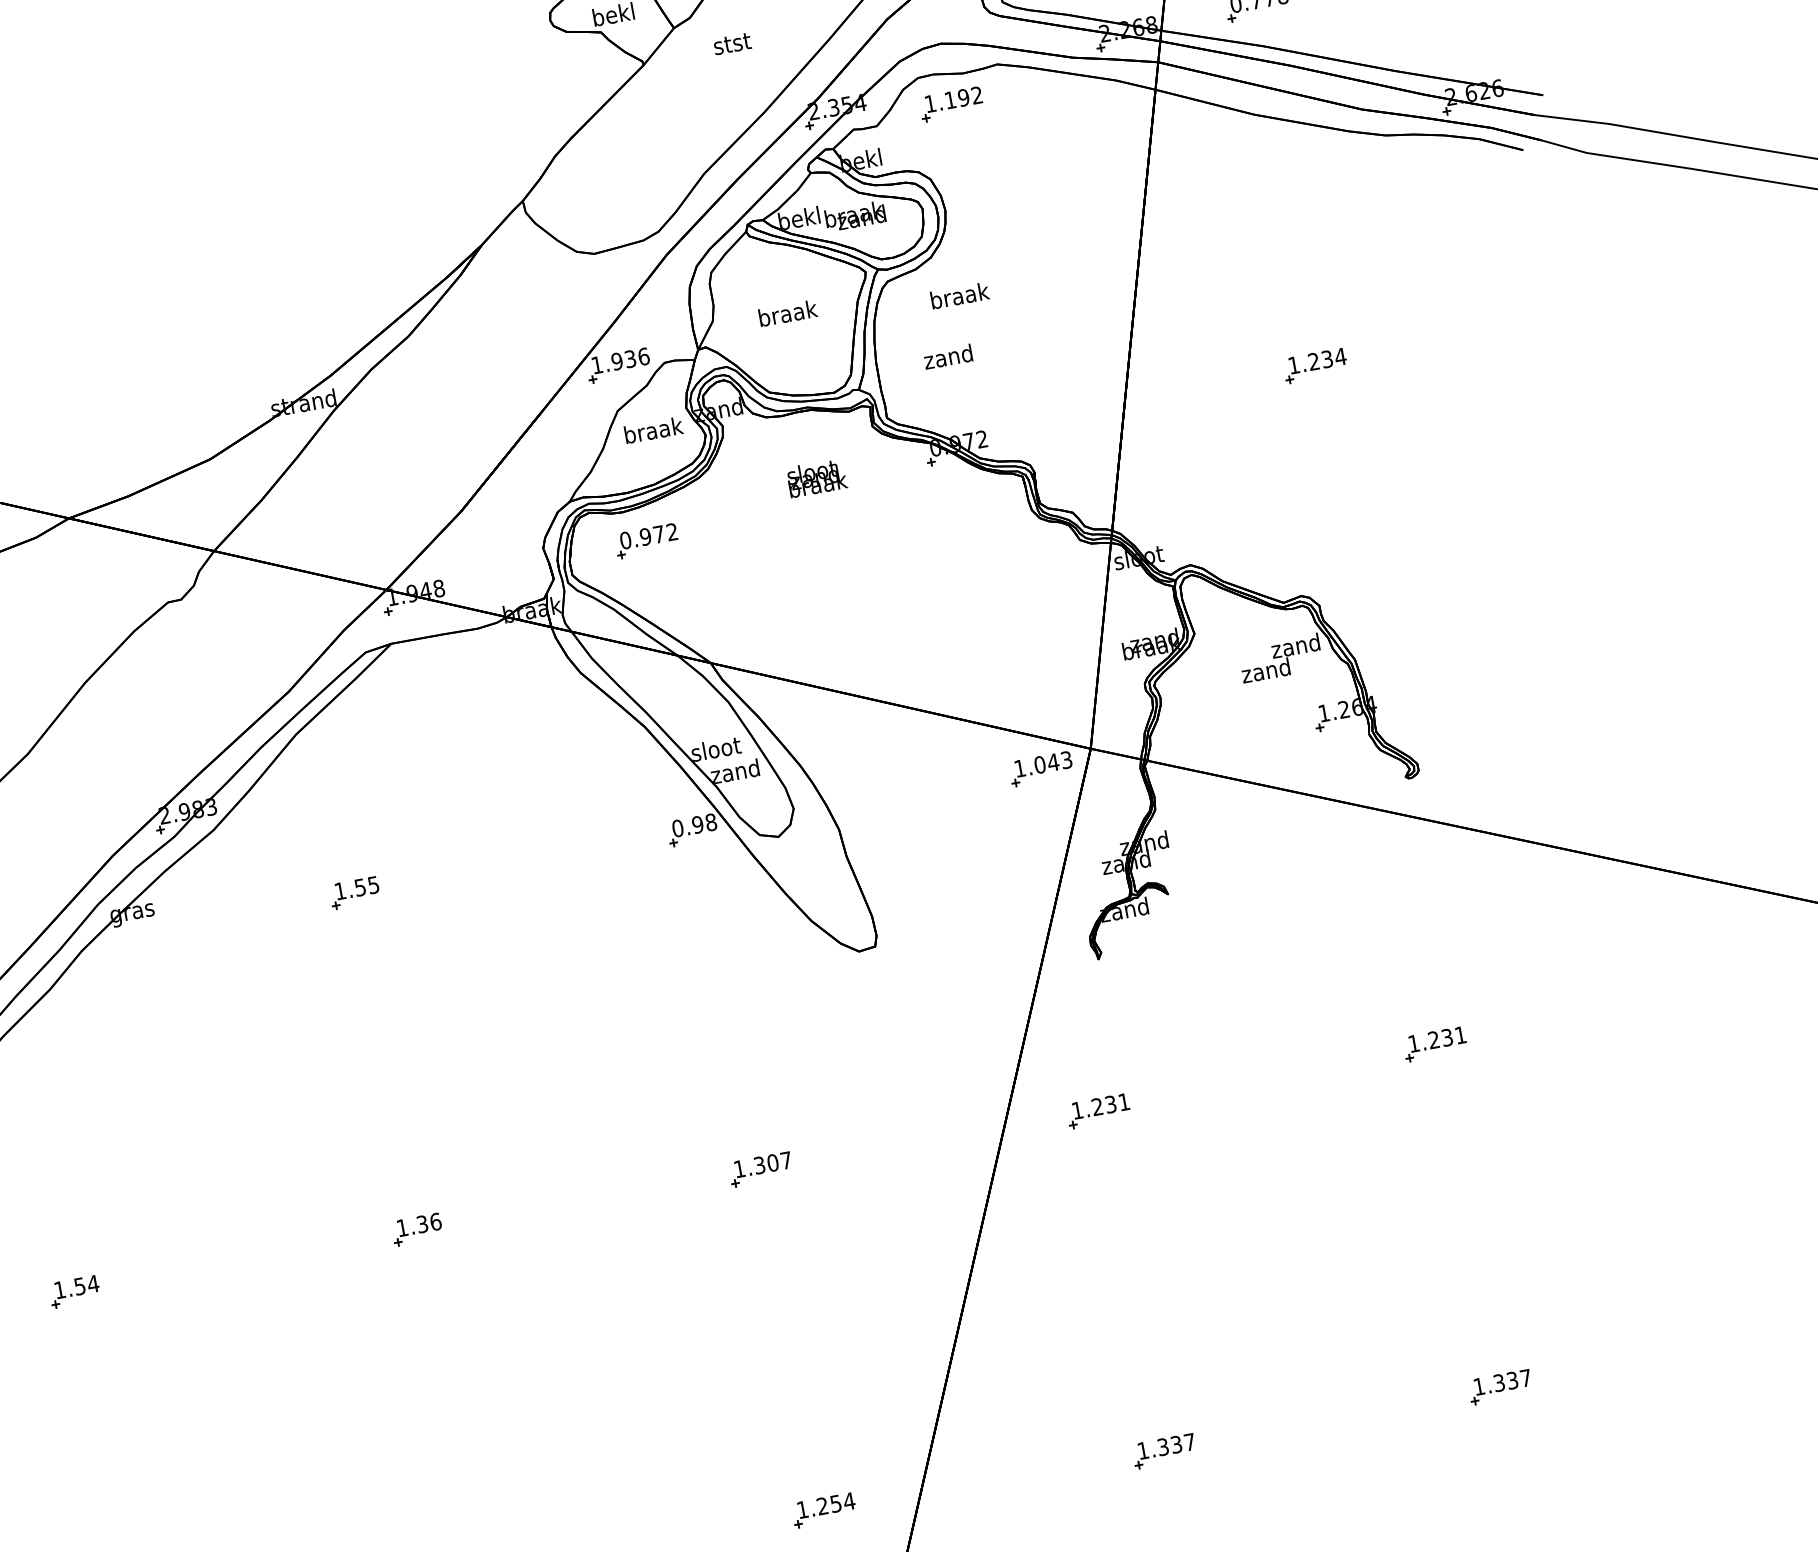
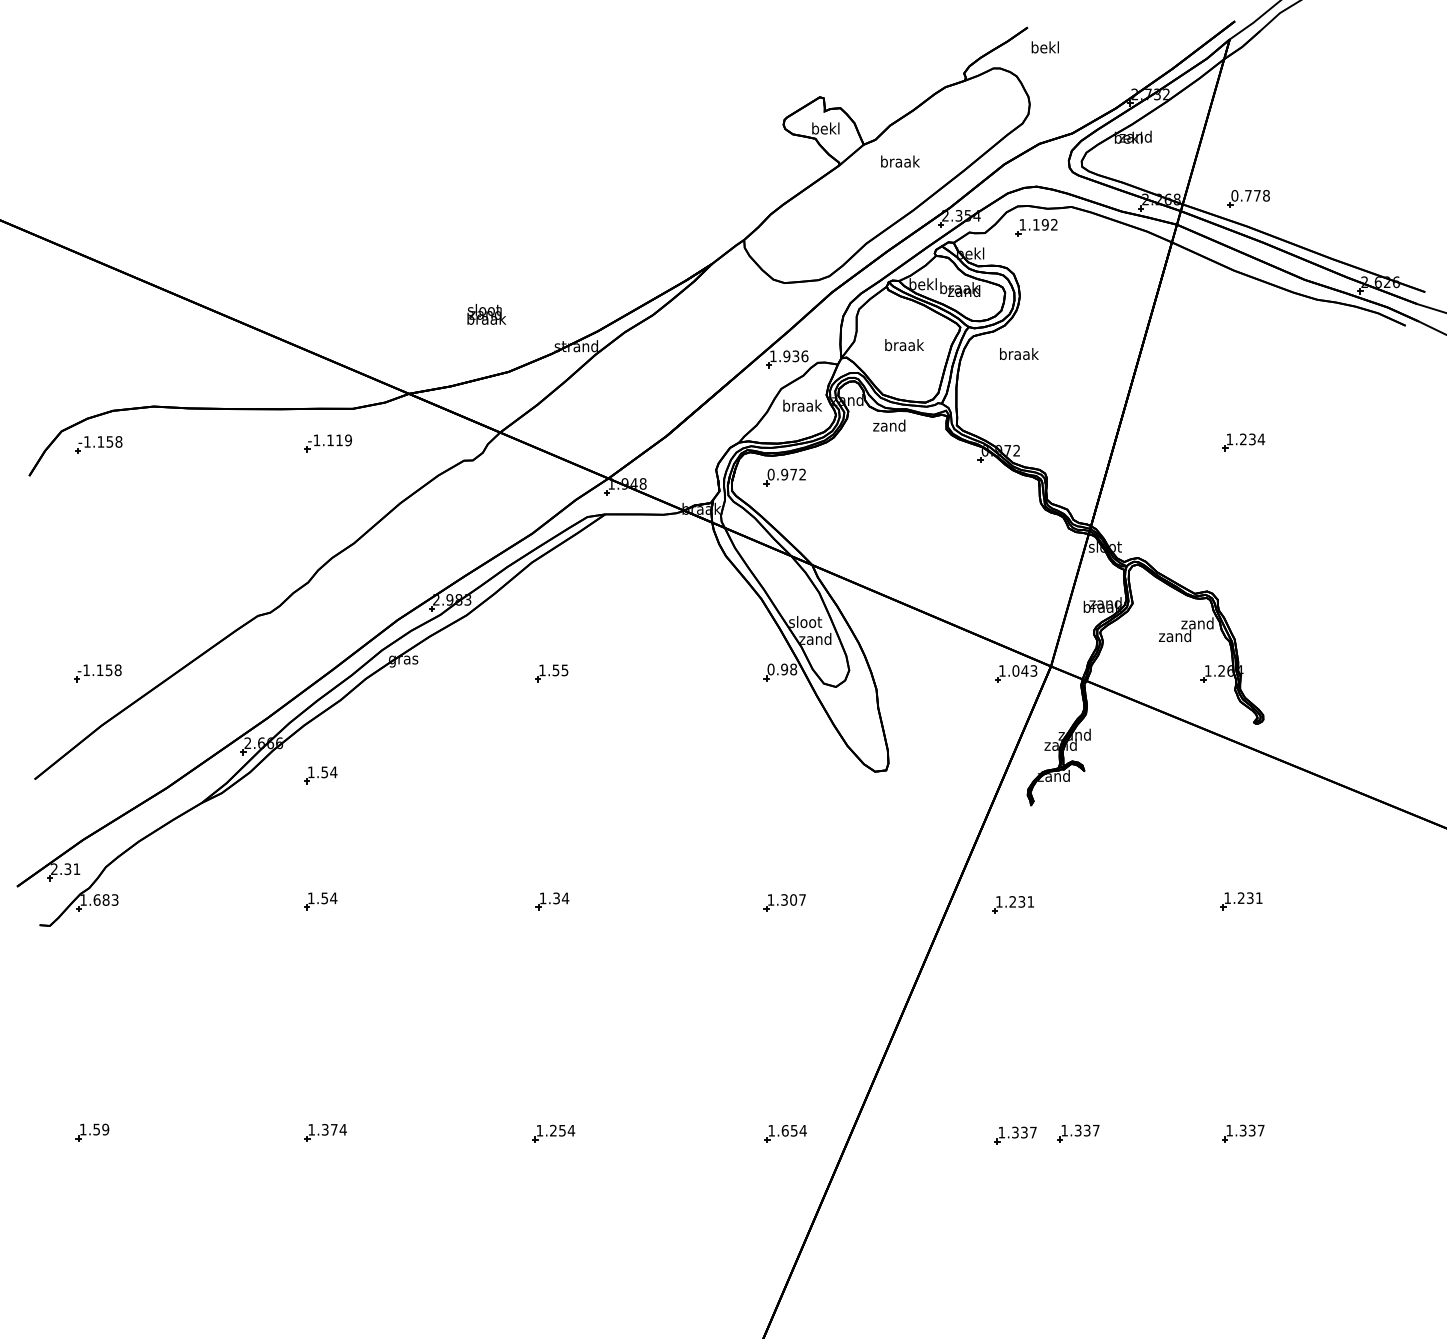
text: (732, 43) -> (900, 161), stst -> braak
text: (948, 356) -> (889, 425), moved
text: (816, 478) -> (486, 314), moved
part: (40, 1106) -> (320, 775), added
text: (435, 1221) -> (565, 898), 1.36 -> 1.34
part: (1256, 1431) -> (1078, 1133), added
text: (821, 1505) -> (784, 1130), 1.254 -> 1.654

